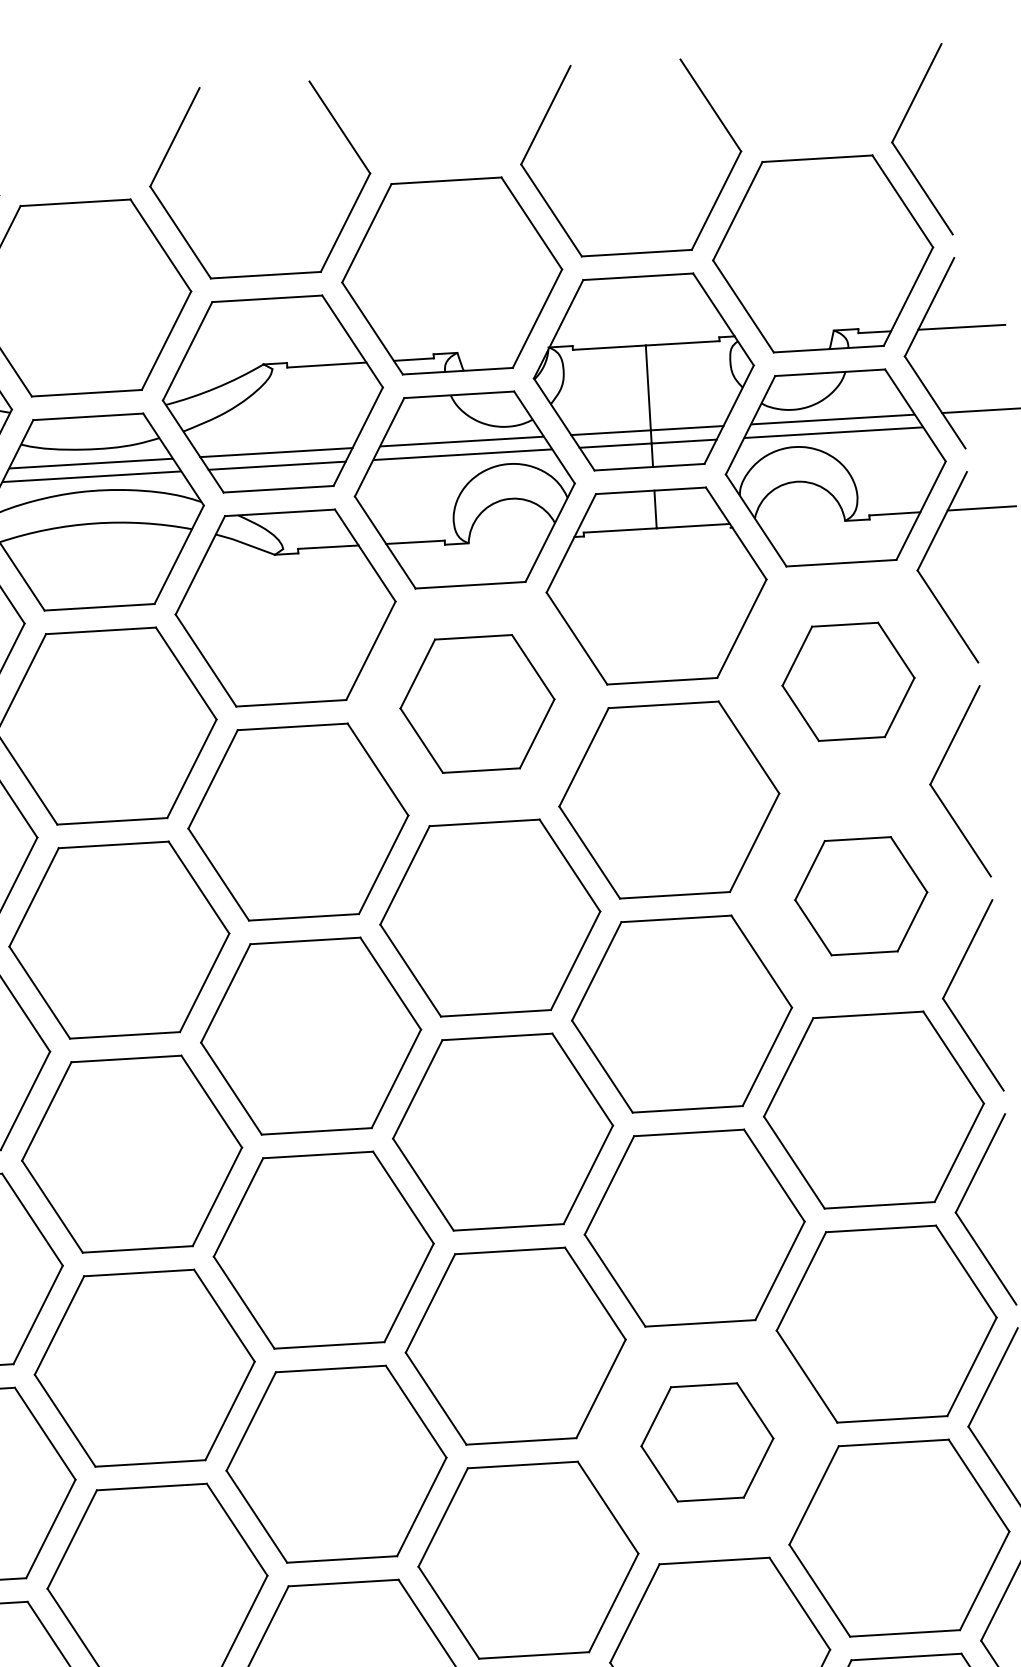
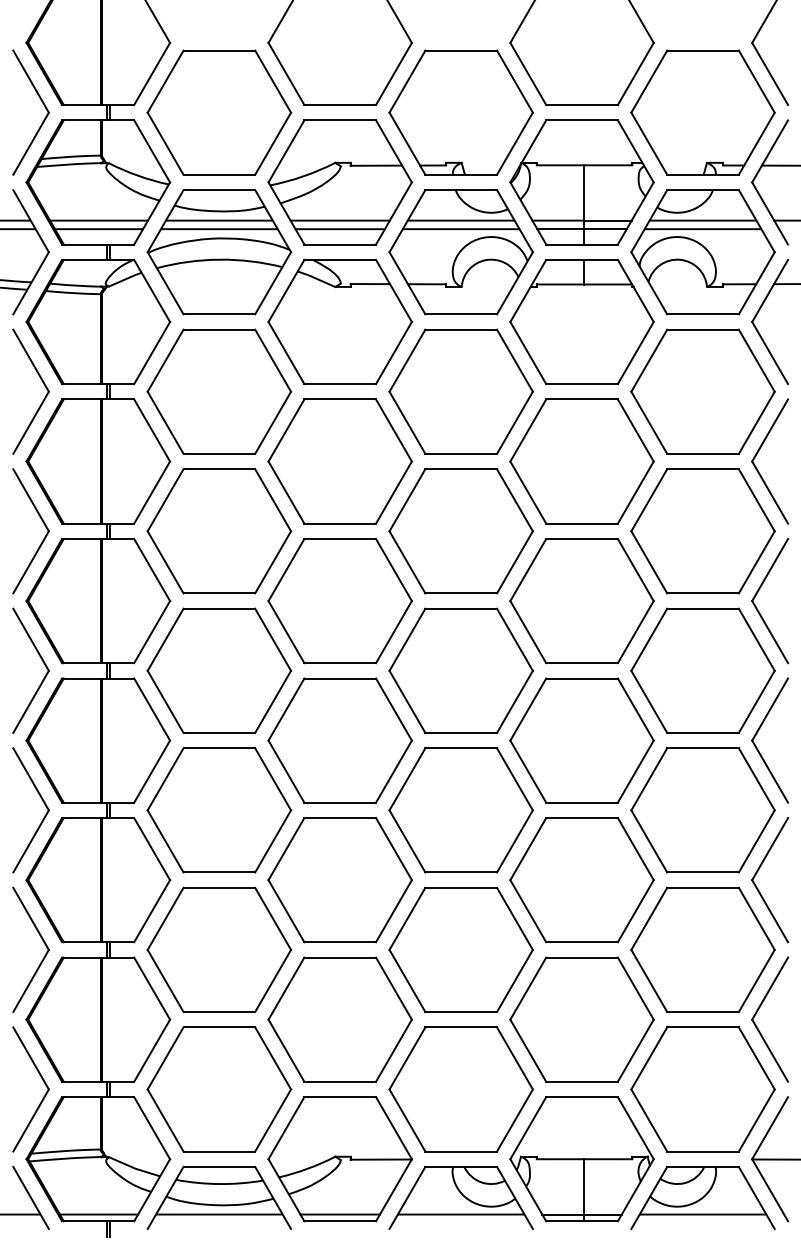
part: (847, 681) -> (702, 391), size x1.67
part: (476, 703) -> (460, 391), size x1.43
part: (860, 896) -> (702, 531), size x1.67
part: (706, 1442) -> (581, 880), size x1.67

